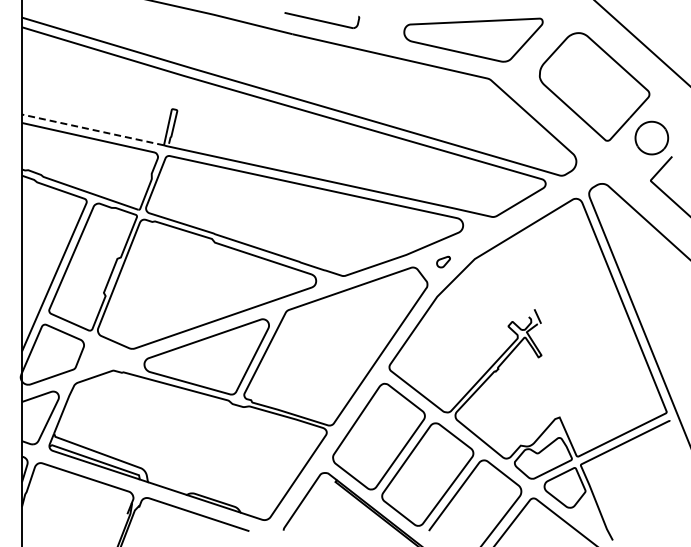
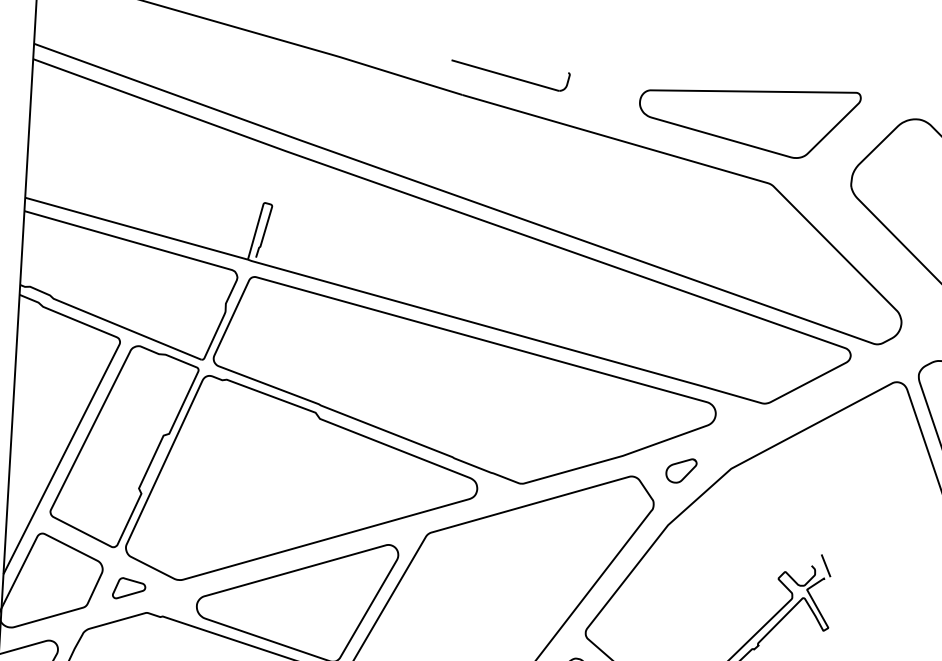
line: (93, 129) -> (137, 228), dashed -> solid
part: (443, 261) -> (681, 469), size x1.43
part: (101, 355) -> (129, 587), added

